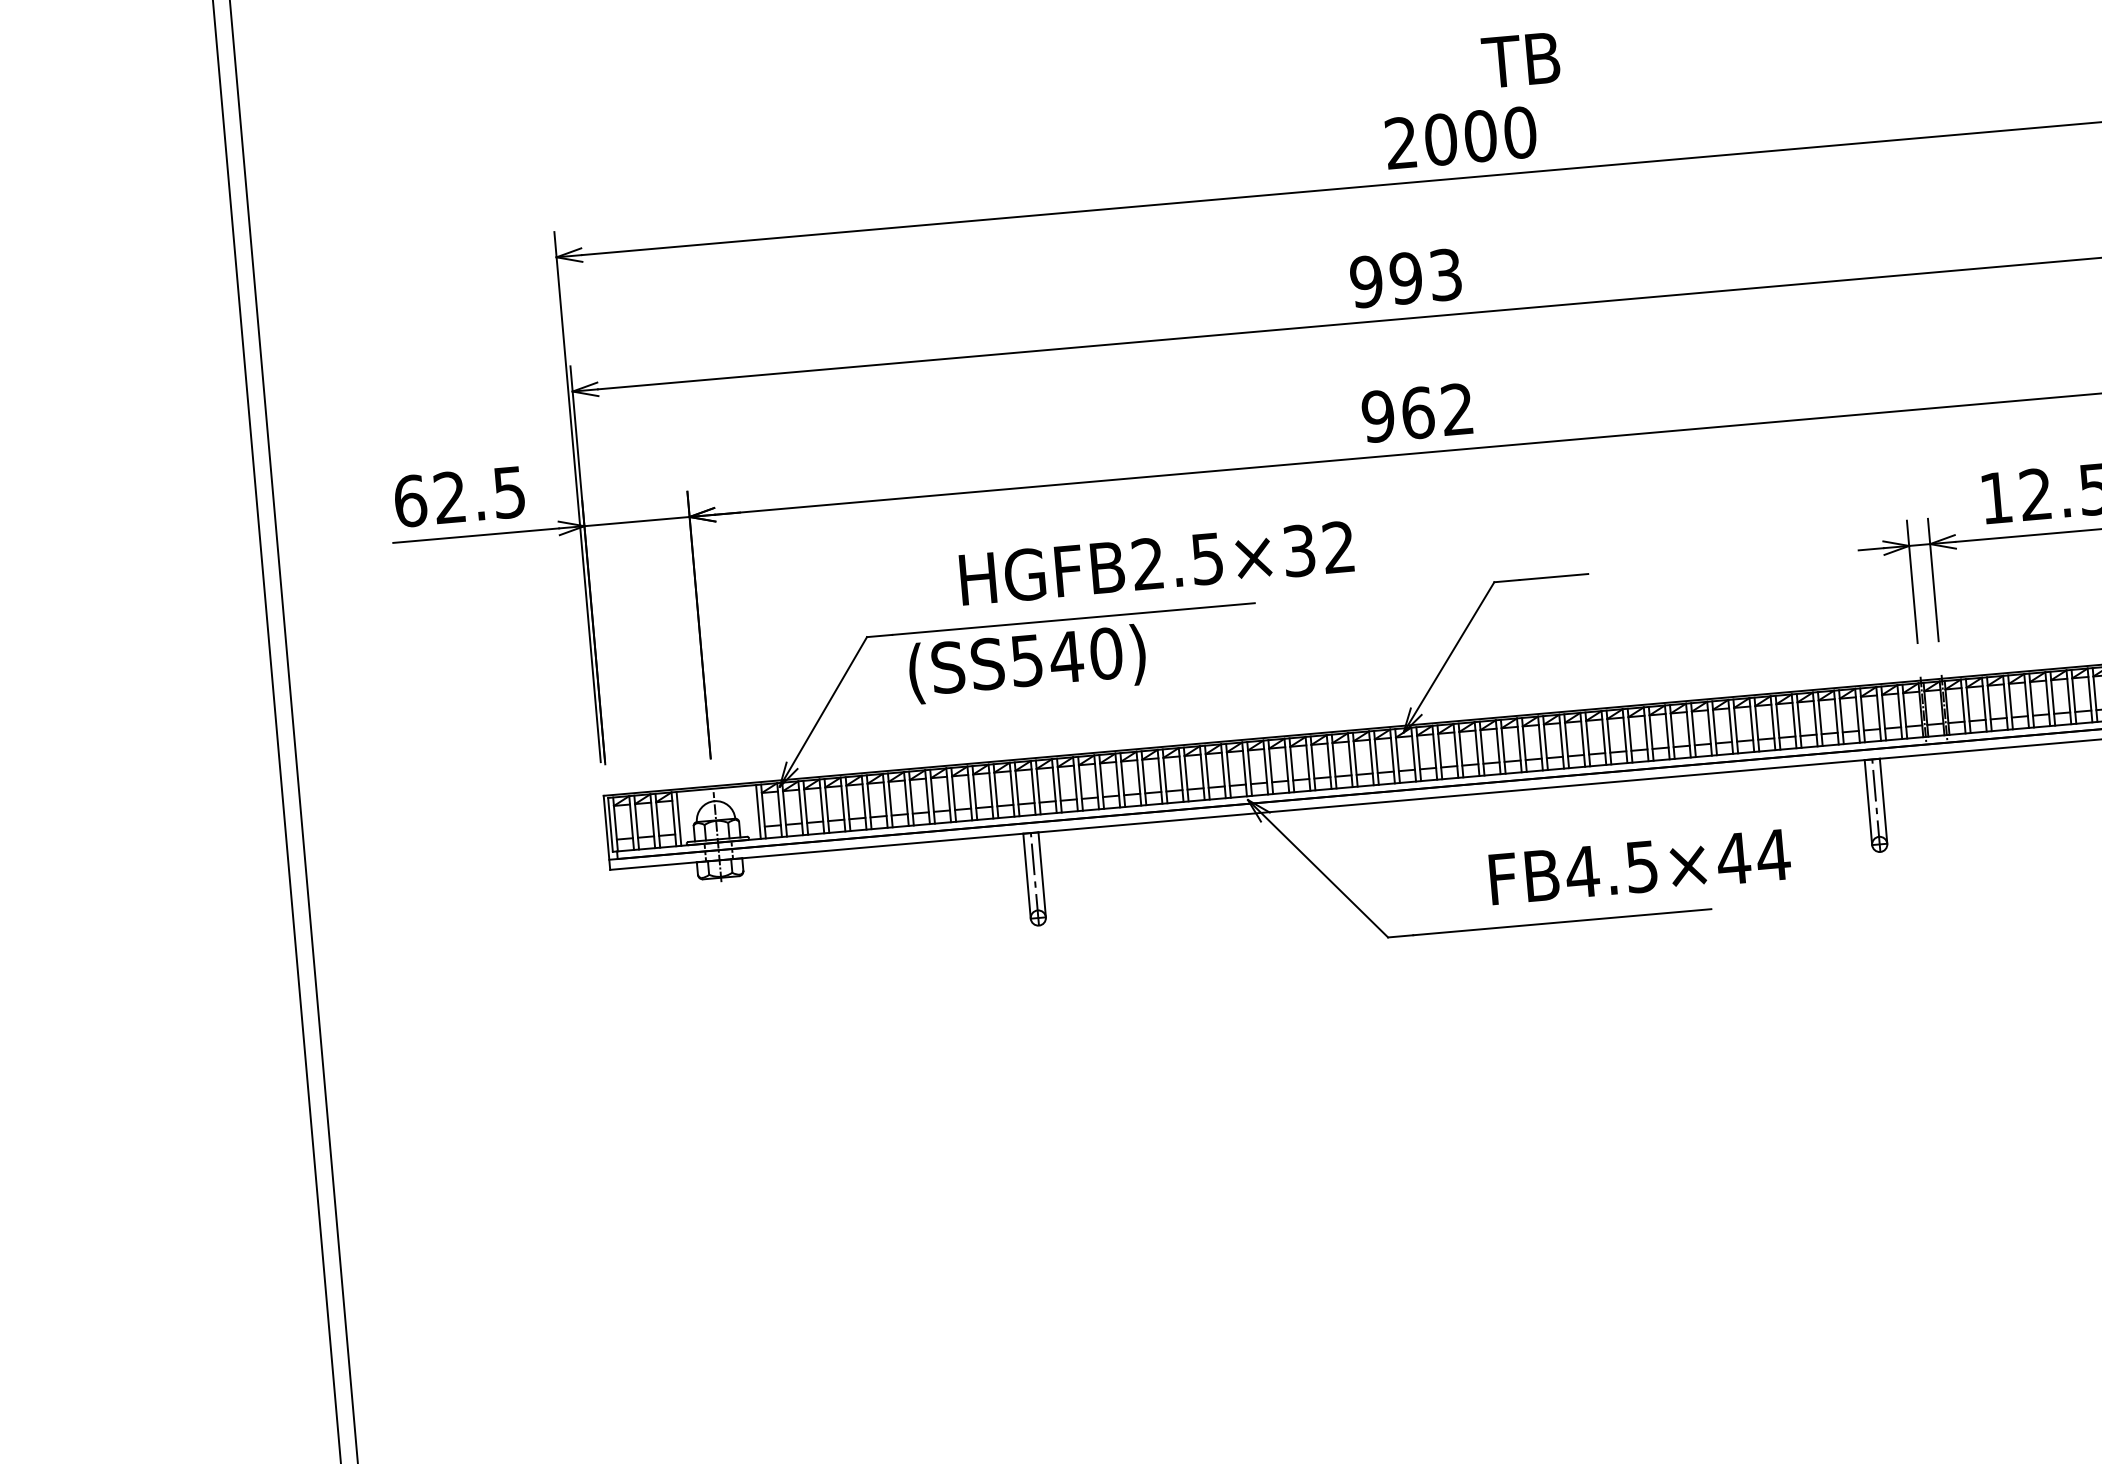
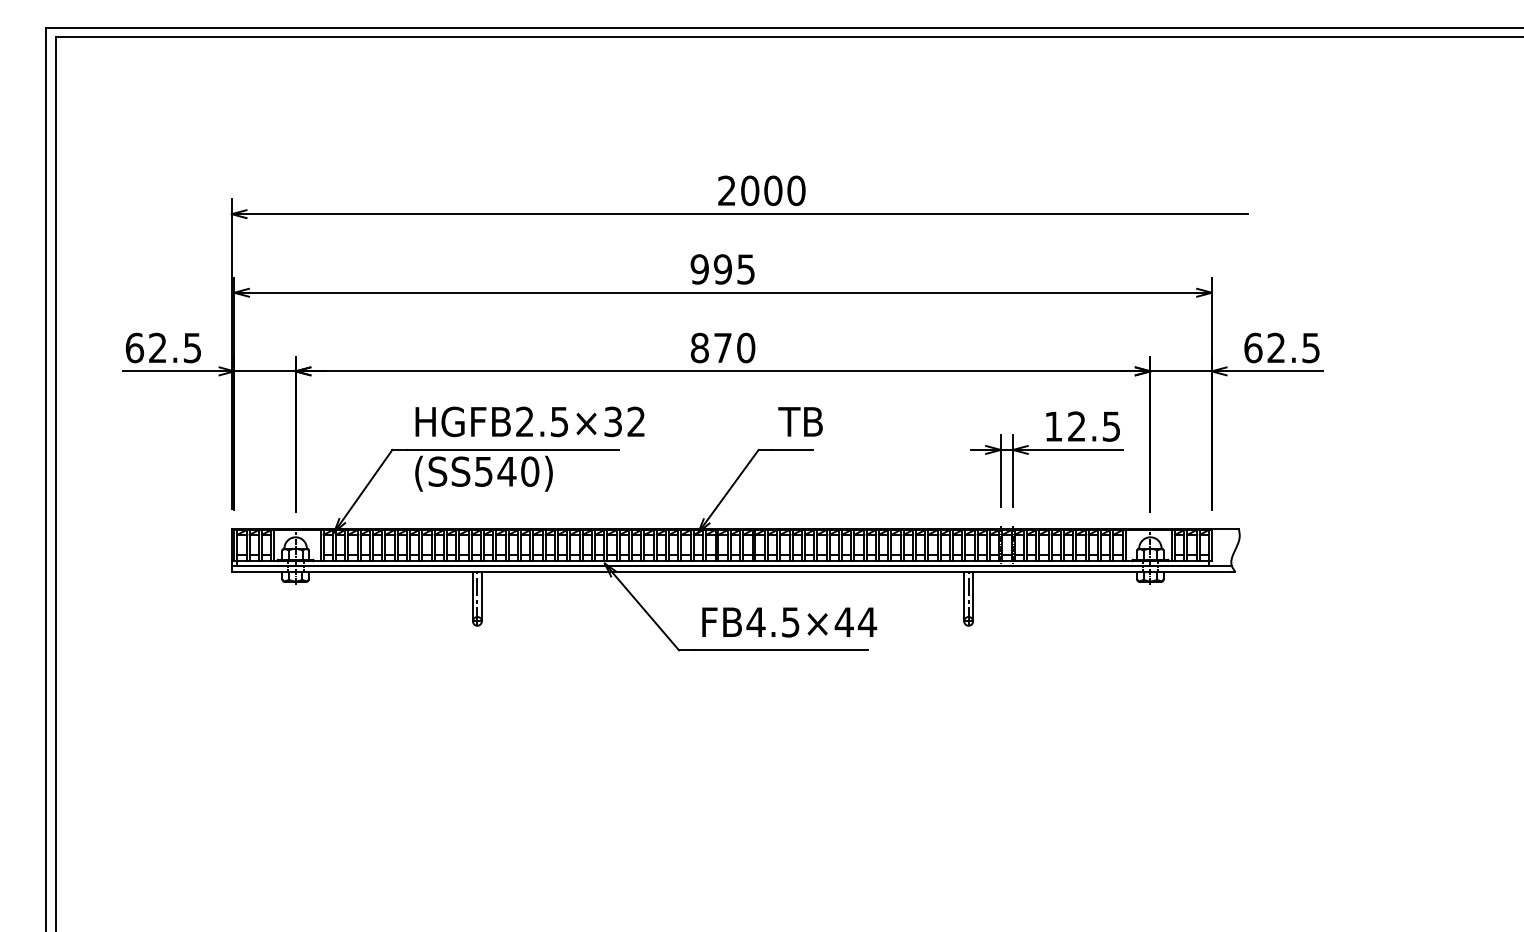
text: (1520, 59) -> (800, 421), moved
text: (1446, 273) -> (746, 268), 993 -> 995
text: (1417, 412) -> (722, 347), 962 -> 870
text: (1155, 562) -> (529, 421), moved
text: (1639, 867) -> (789, 622), moved

